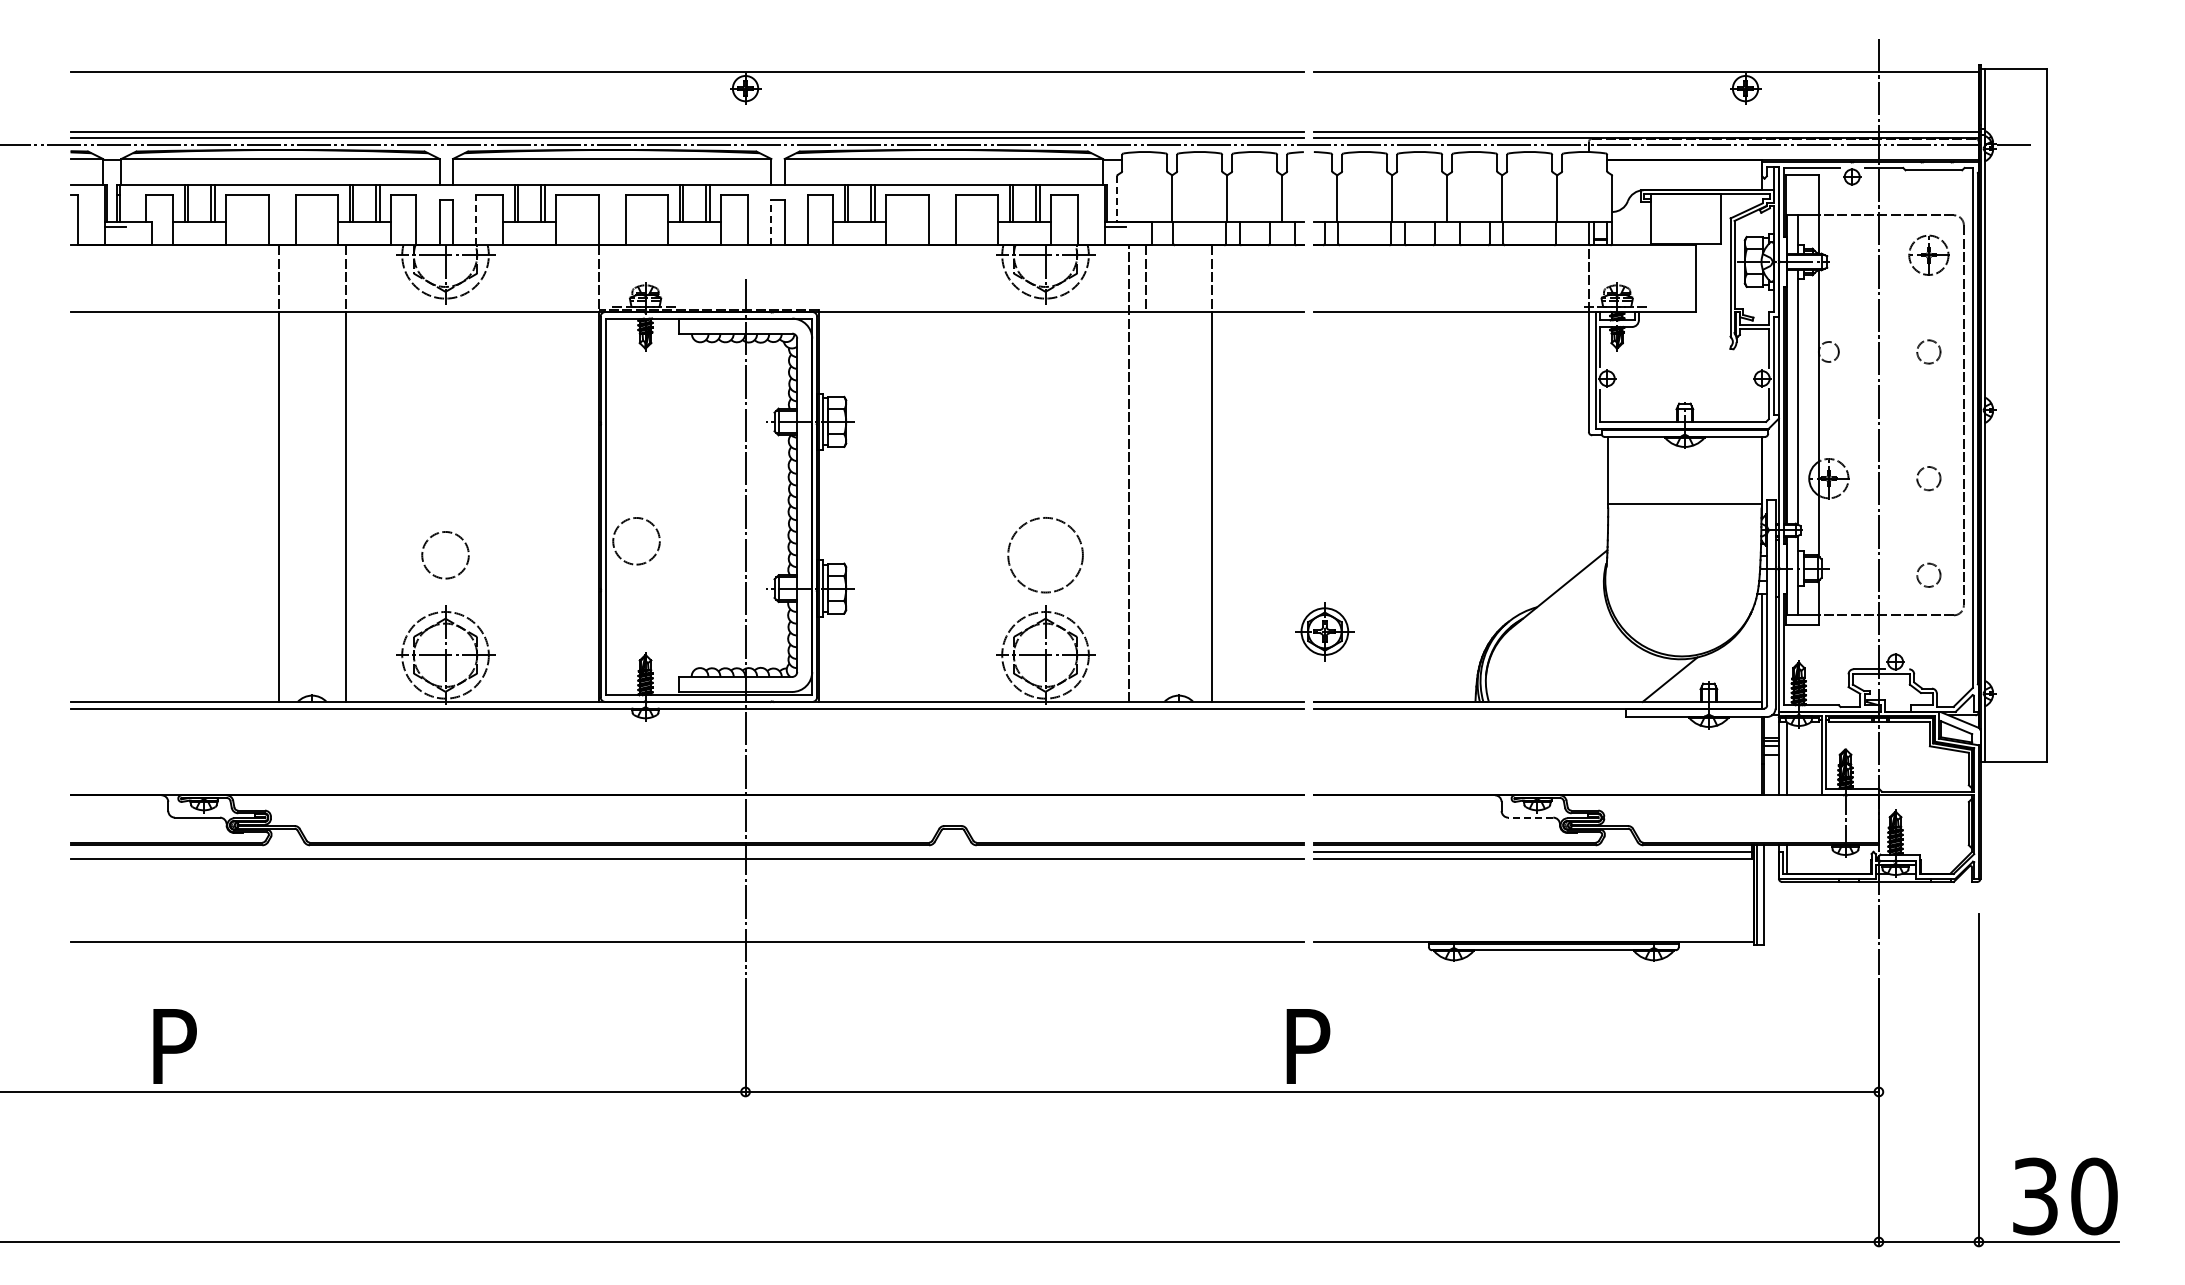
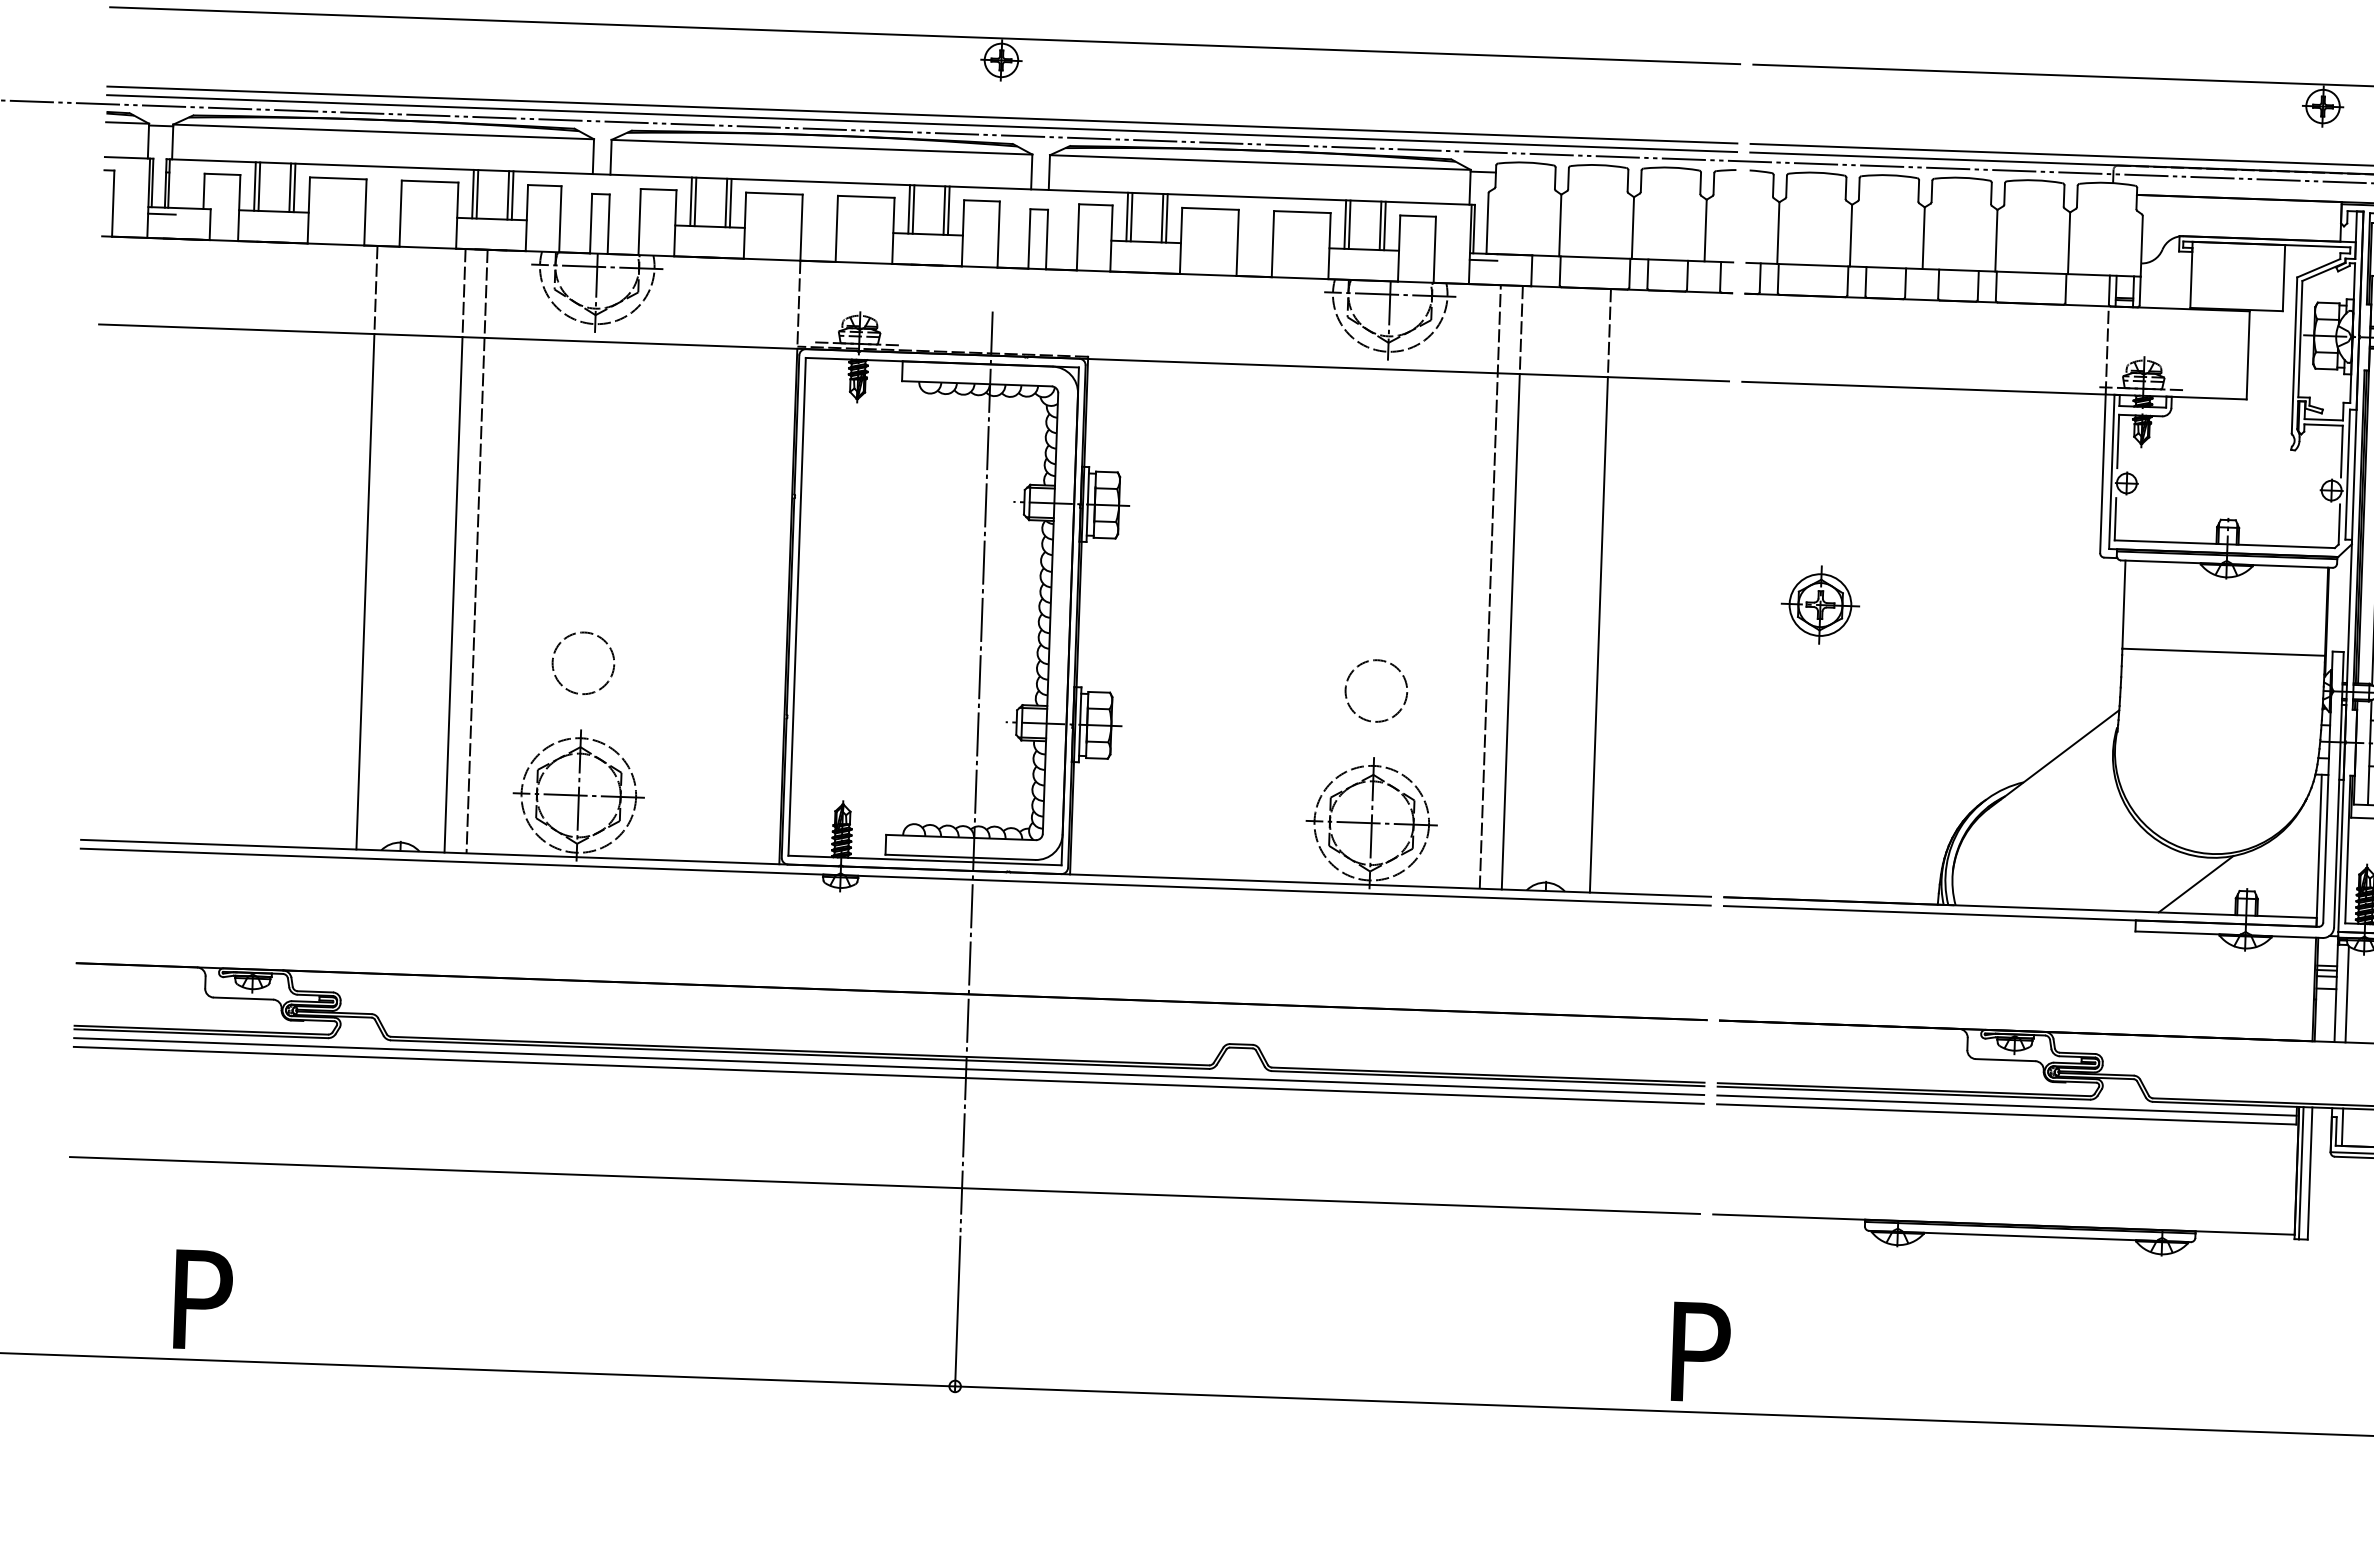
line: (1117, 199) -> (1487, 224), dashed -> solid
line: (476, 219) -> (639, 220), dashed -> solid
line: (771, 222) -> (1029, 238), dashed -> solid
line: (362, 473) -> (477, 551), added
line: (1145, 506) -> (1510, 631), added
circle: (636, 541) -> (836, 653), removed
circle: (1045, 555) -> (1376, 691), size x0.62
part: (1324, 631) -> (1819, 604), moved
line: (1530, 817) -> (2005, 1059), dashed -> solid
line: (686, 851) -> (888, 1065), added

